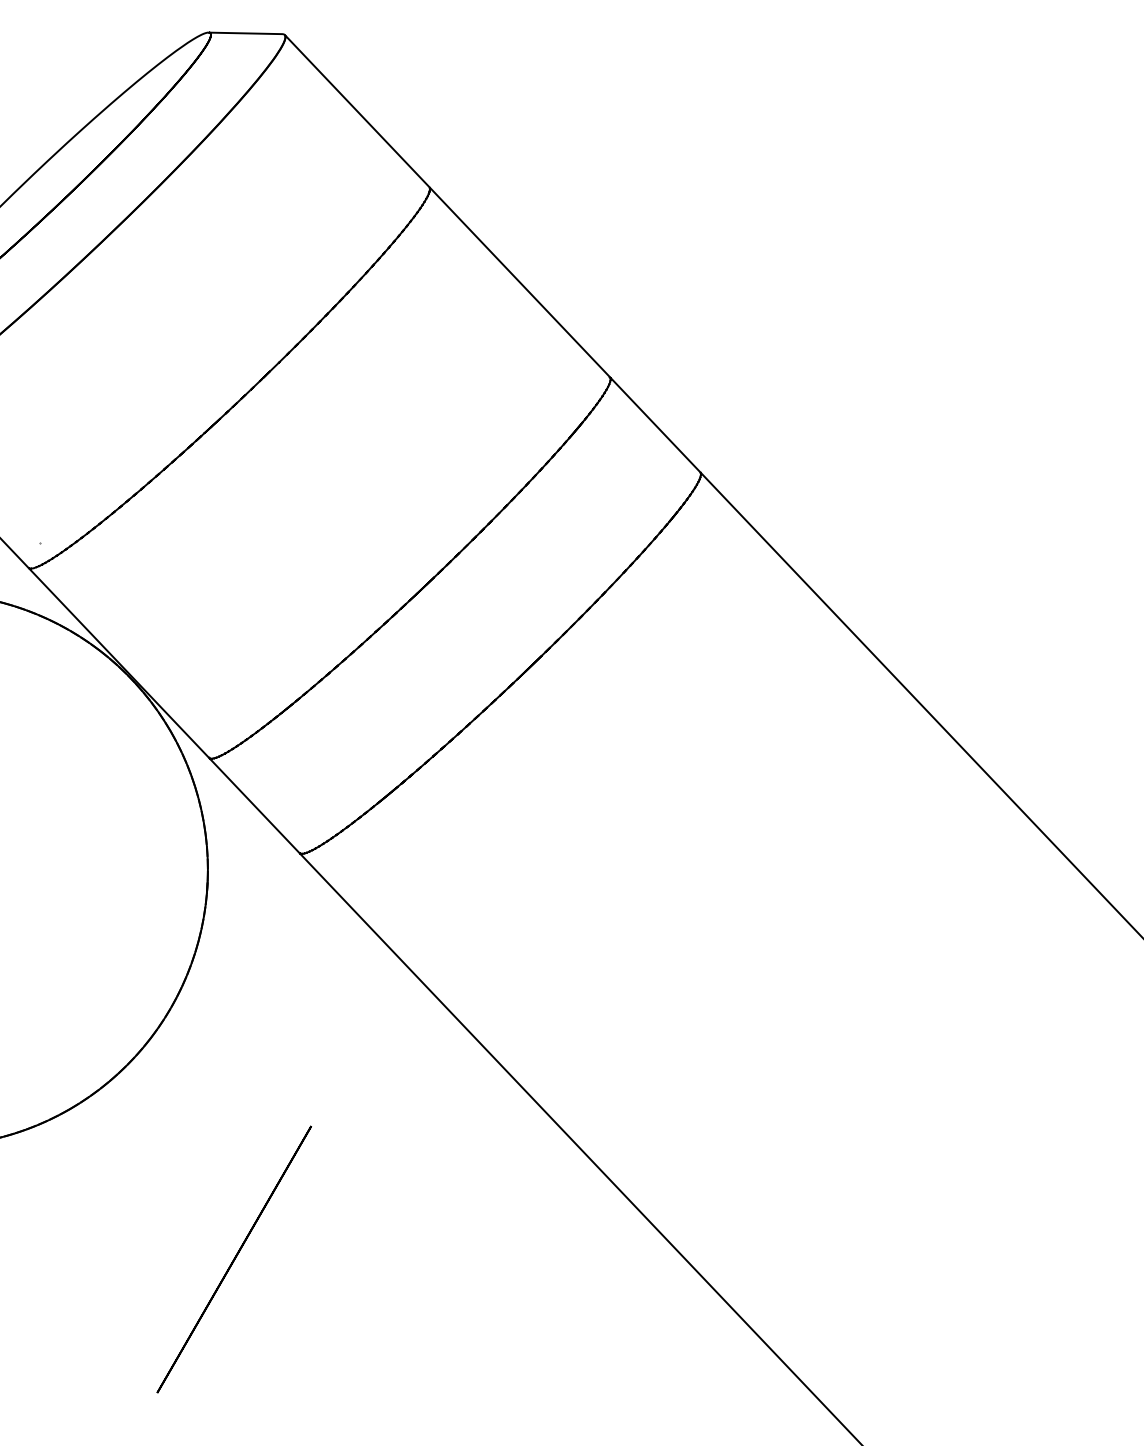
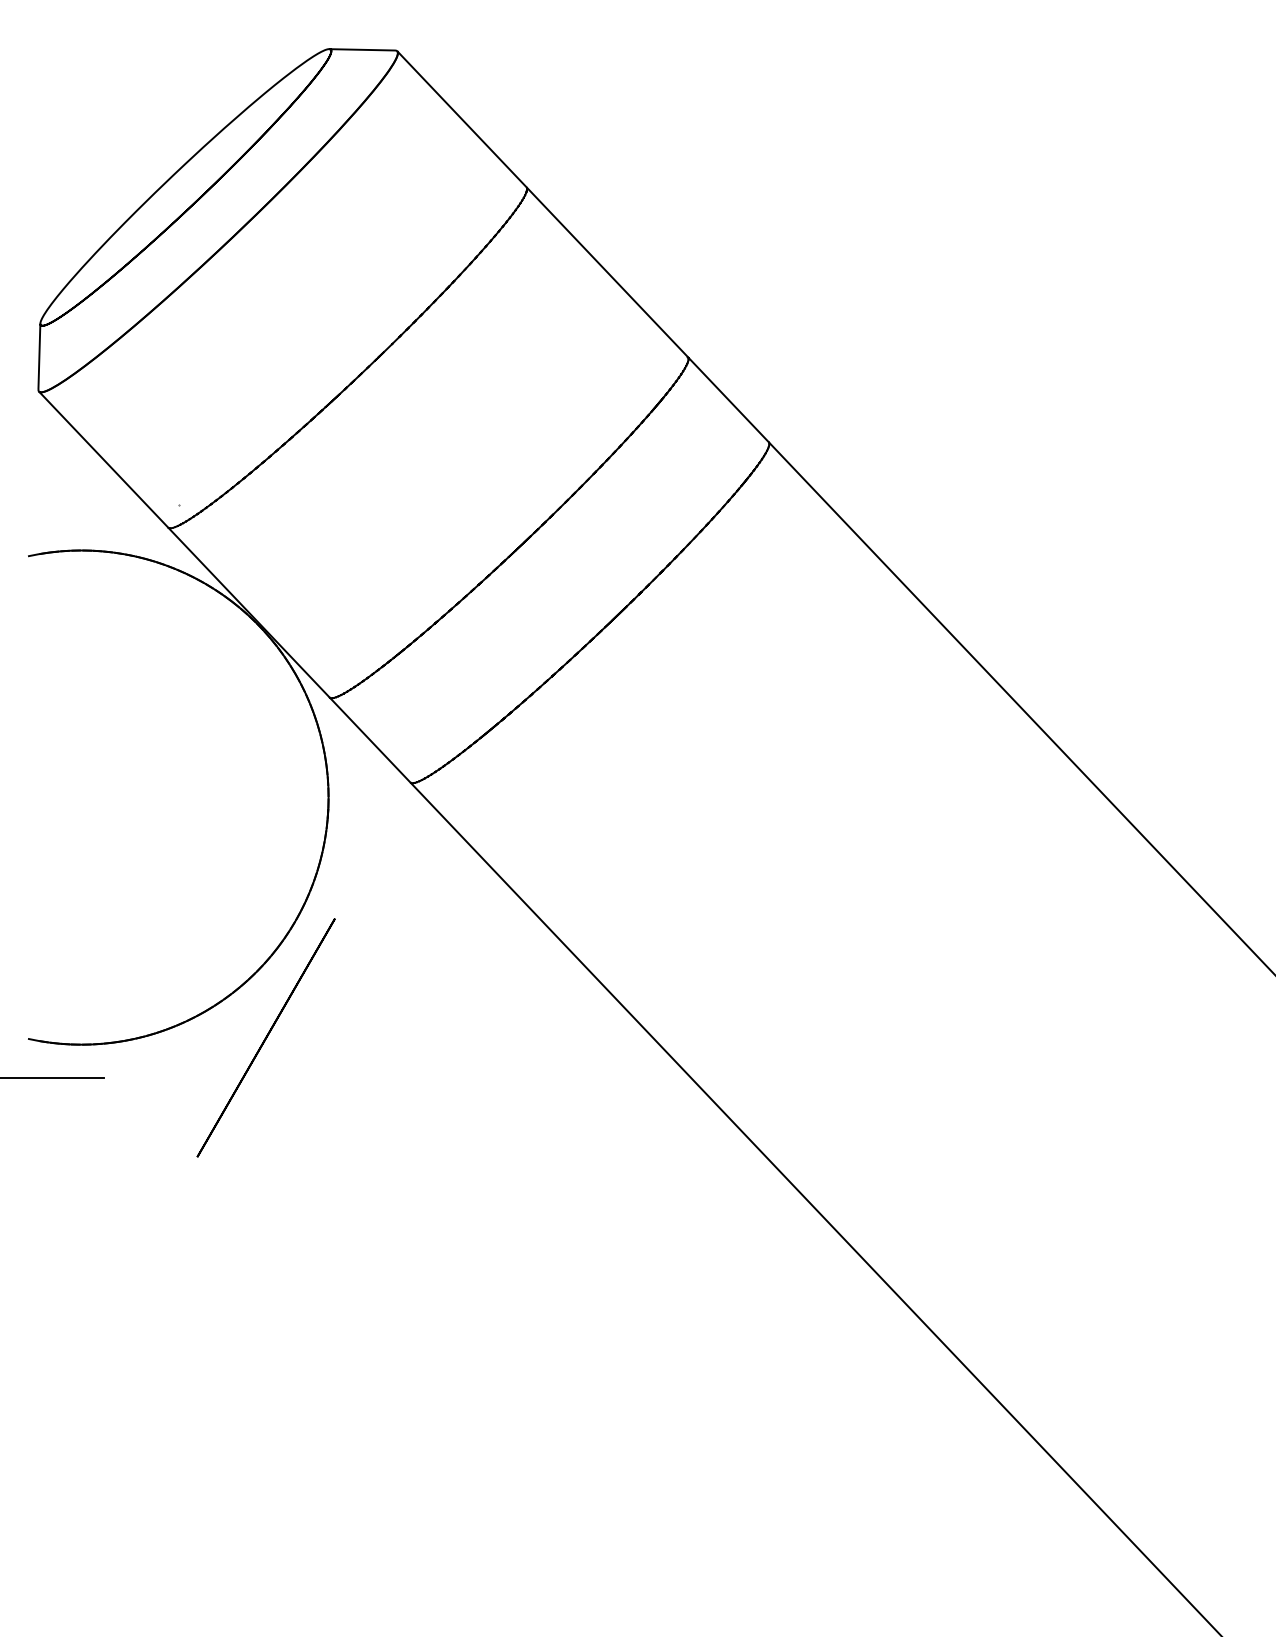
line: (233, 1259) -> (265, 1037), moved

